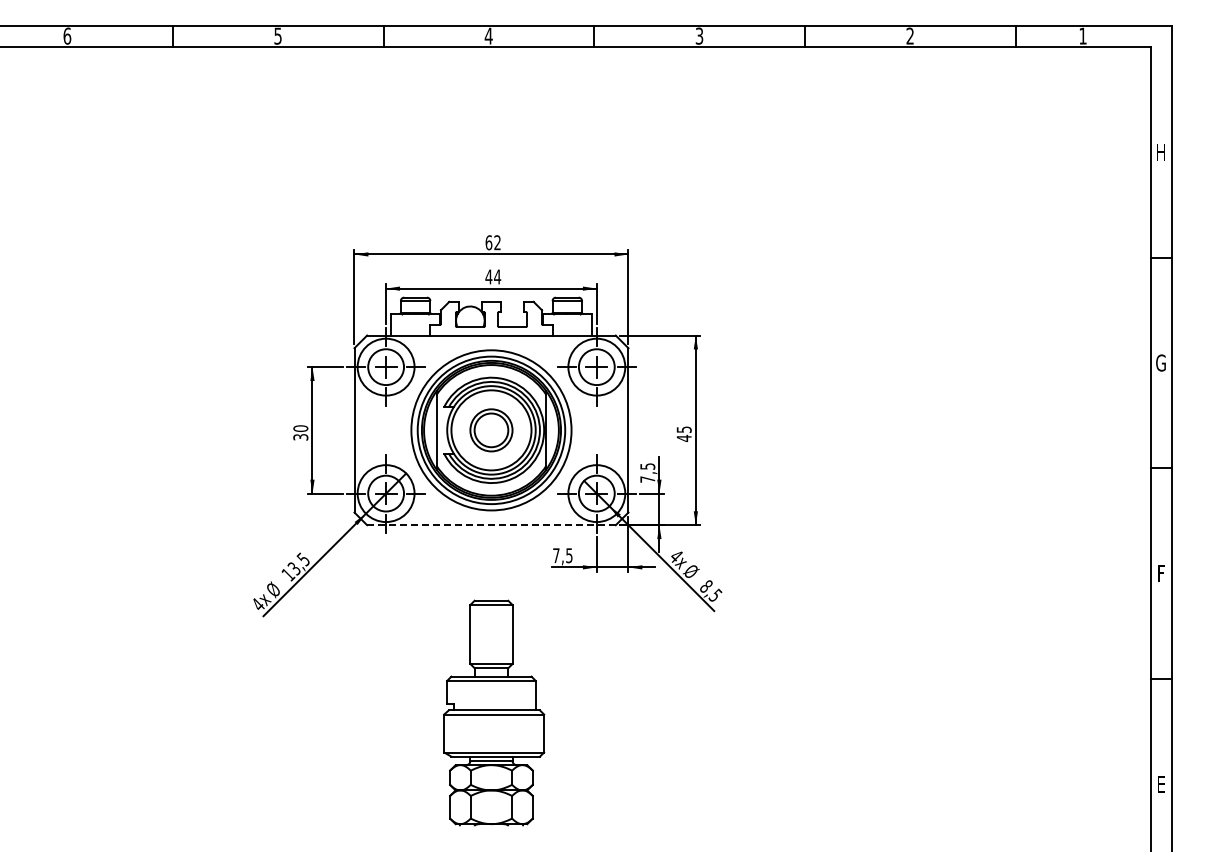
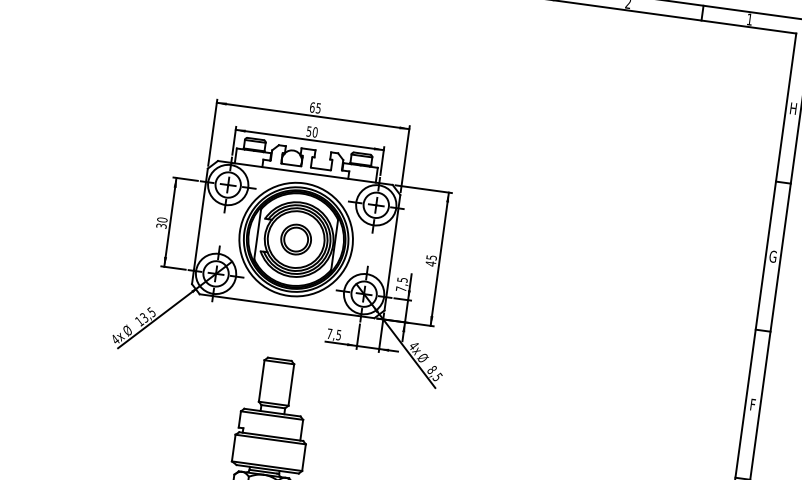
text: (497, 242) -> (318, 108), 62 -> 65
text: (493, 276) -> (312, 131), 44 -> 50
line: (491, 525) -> (287, 306), dashed -> solid

